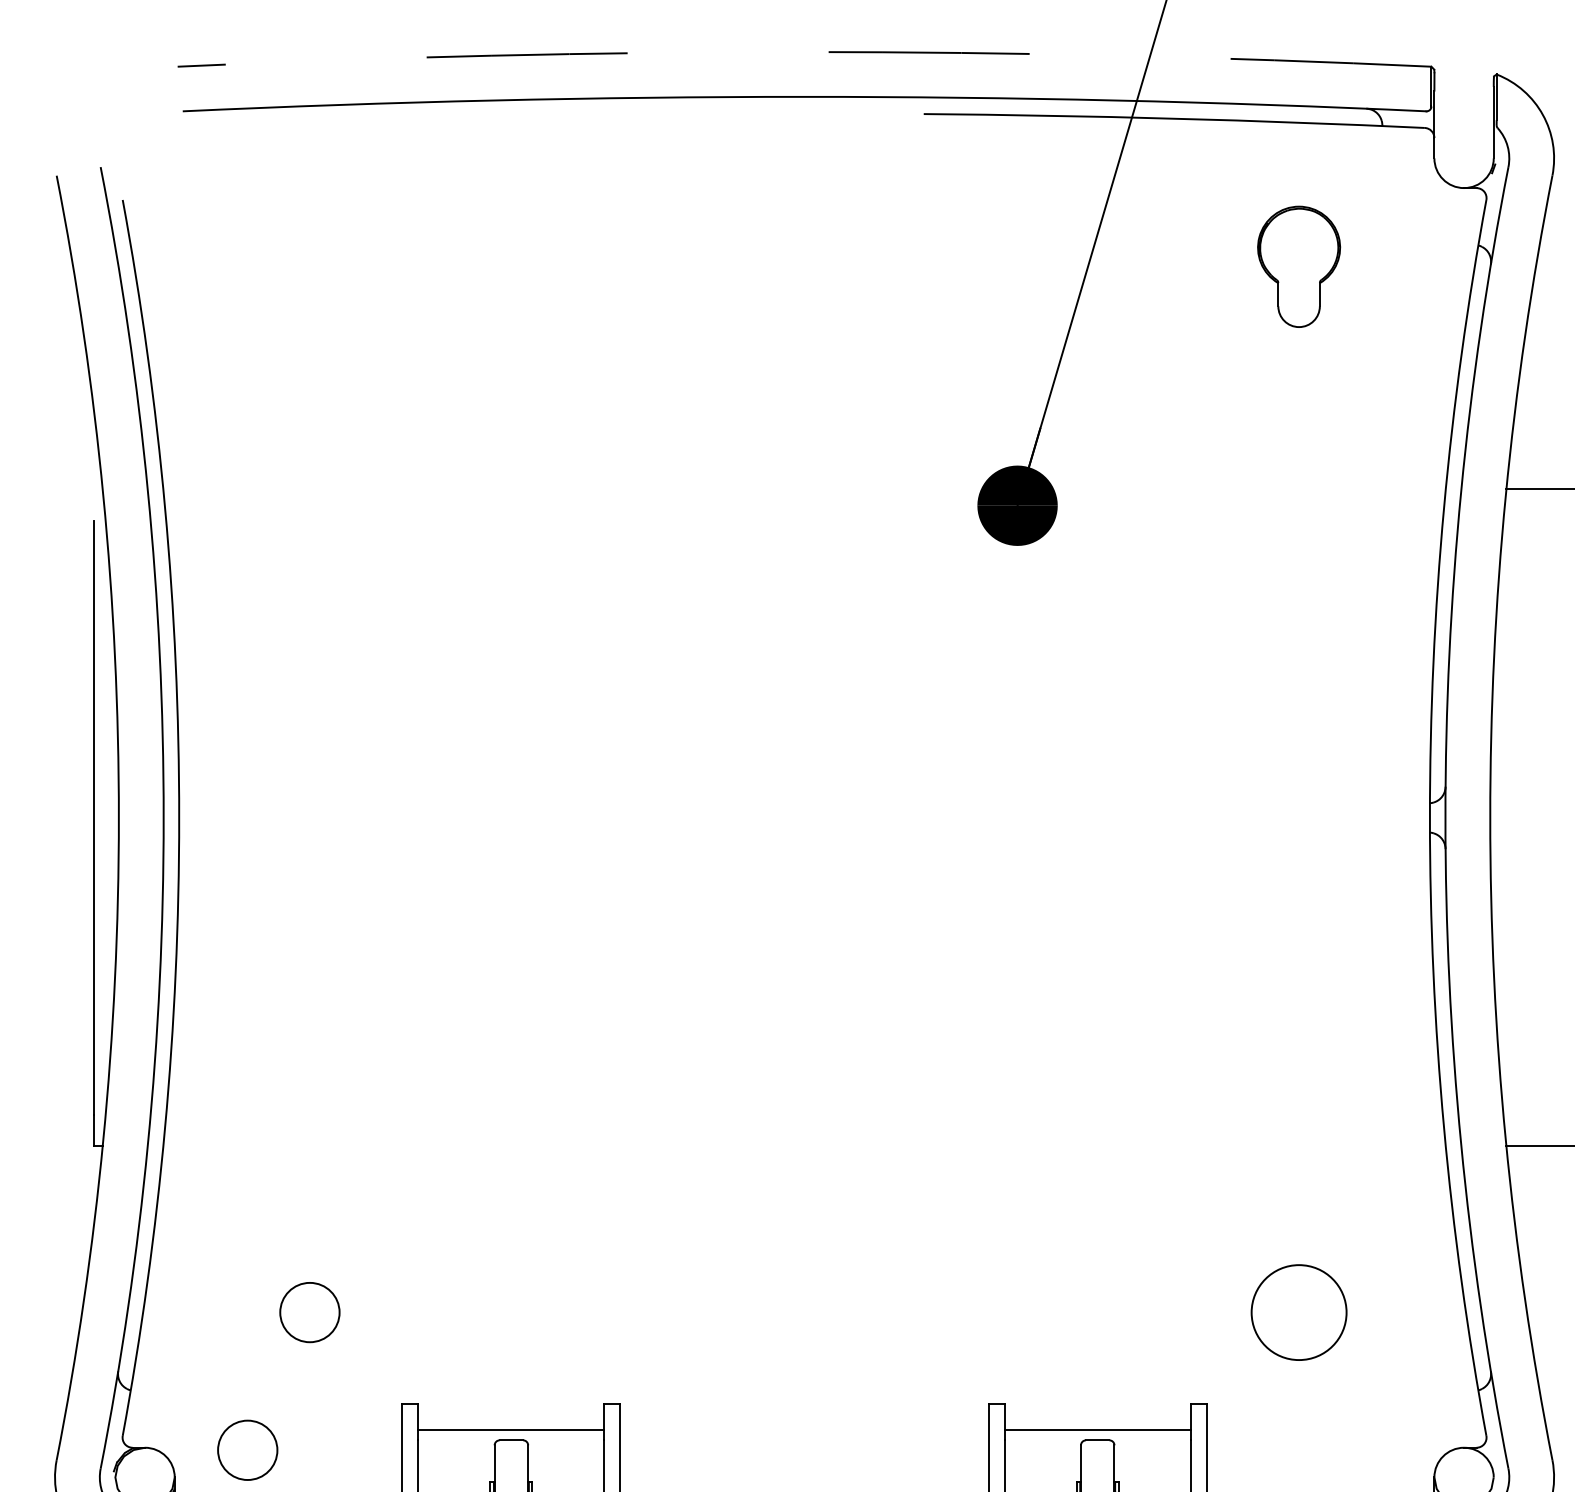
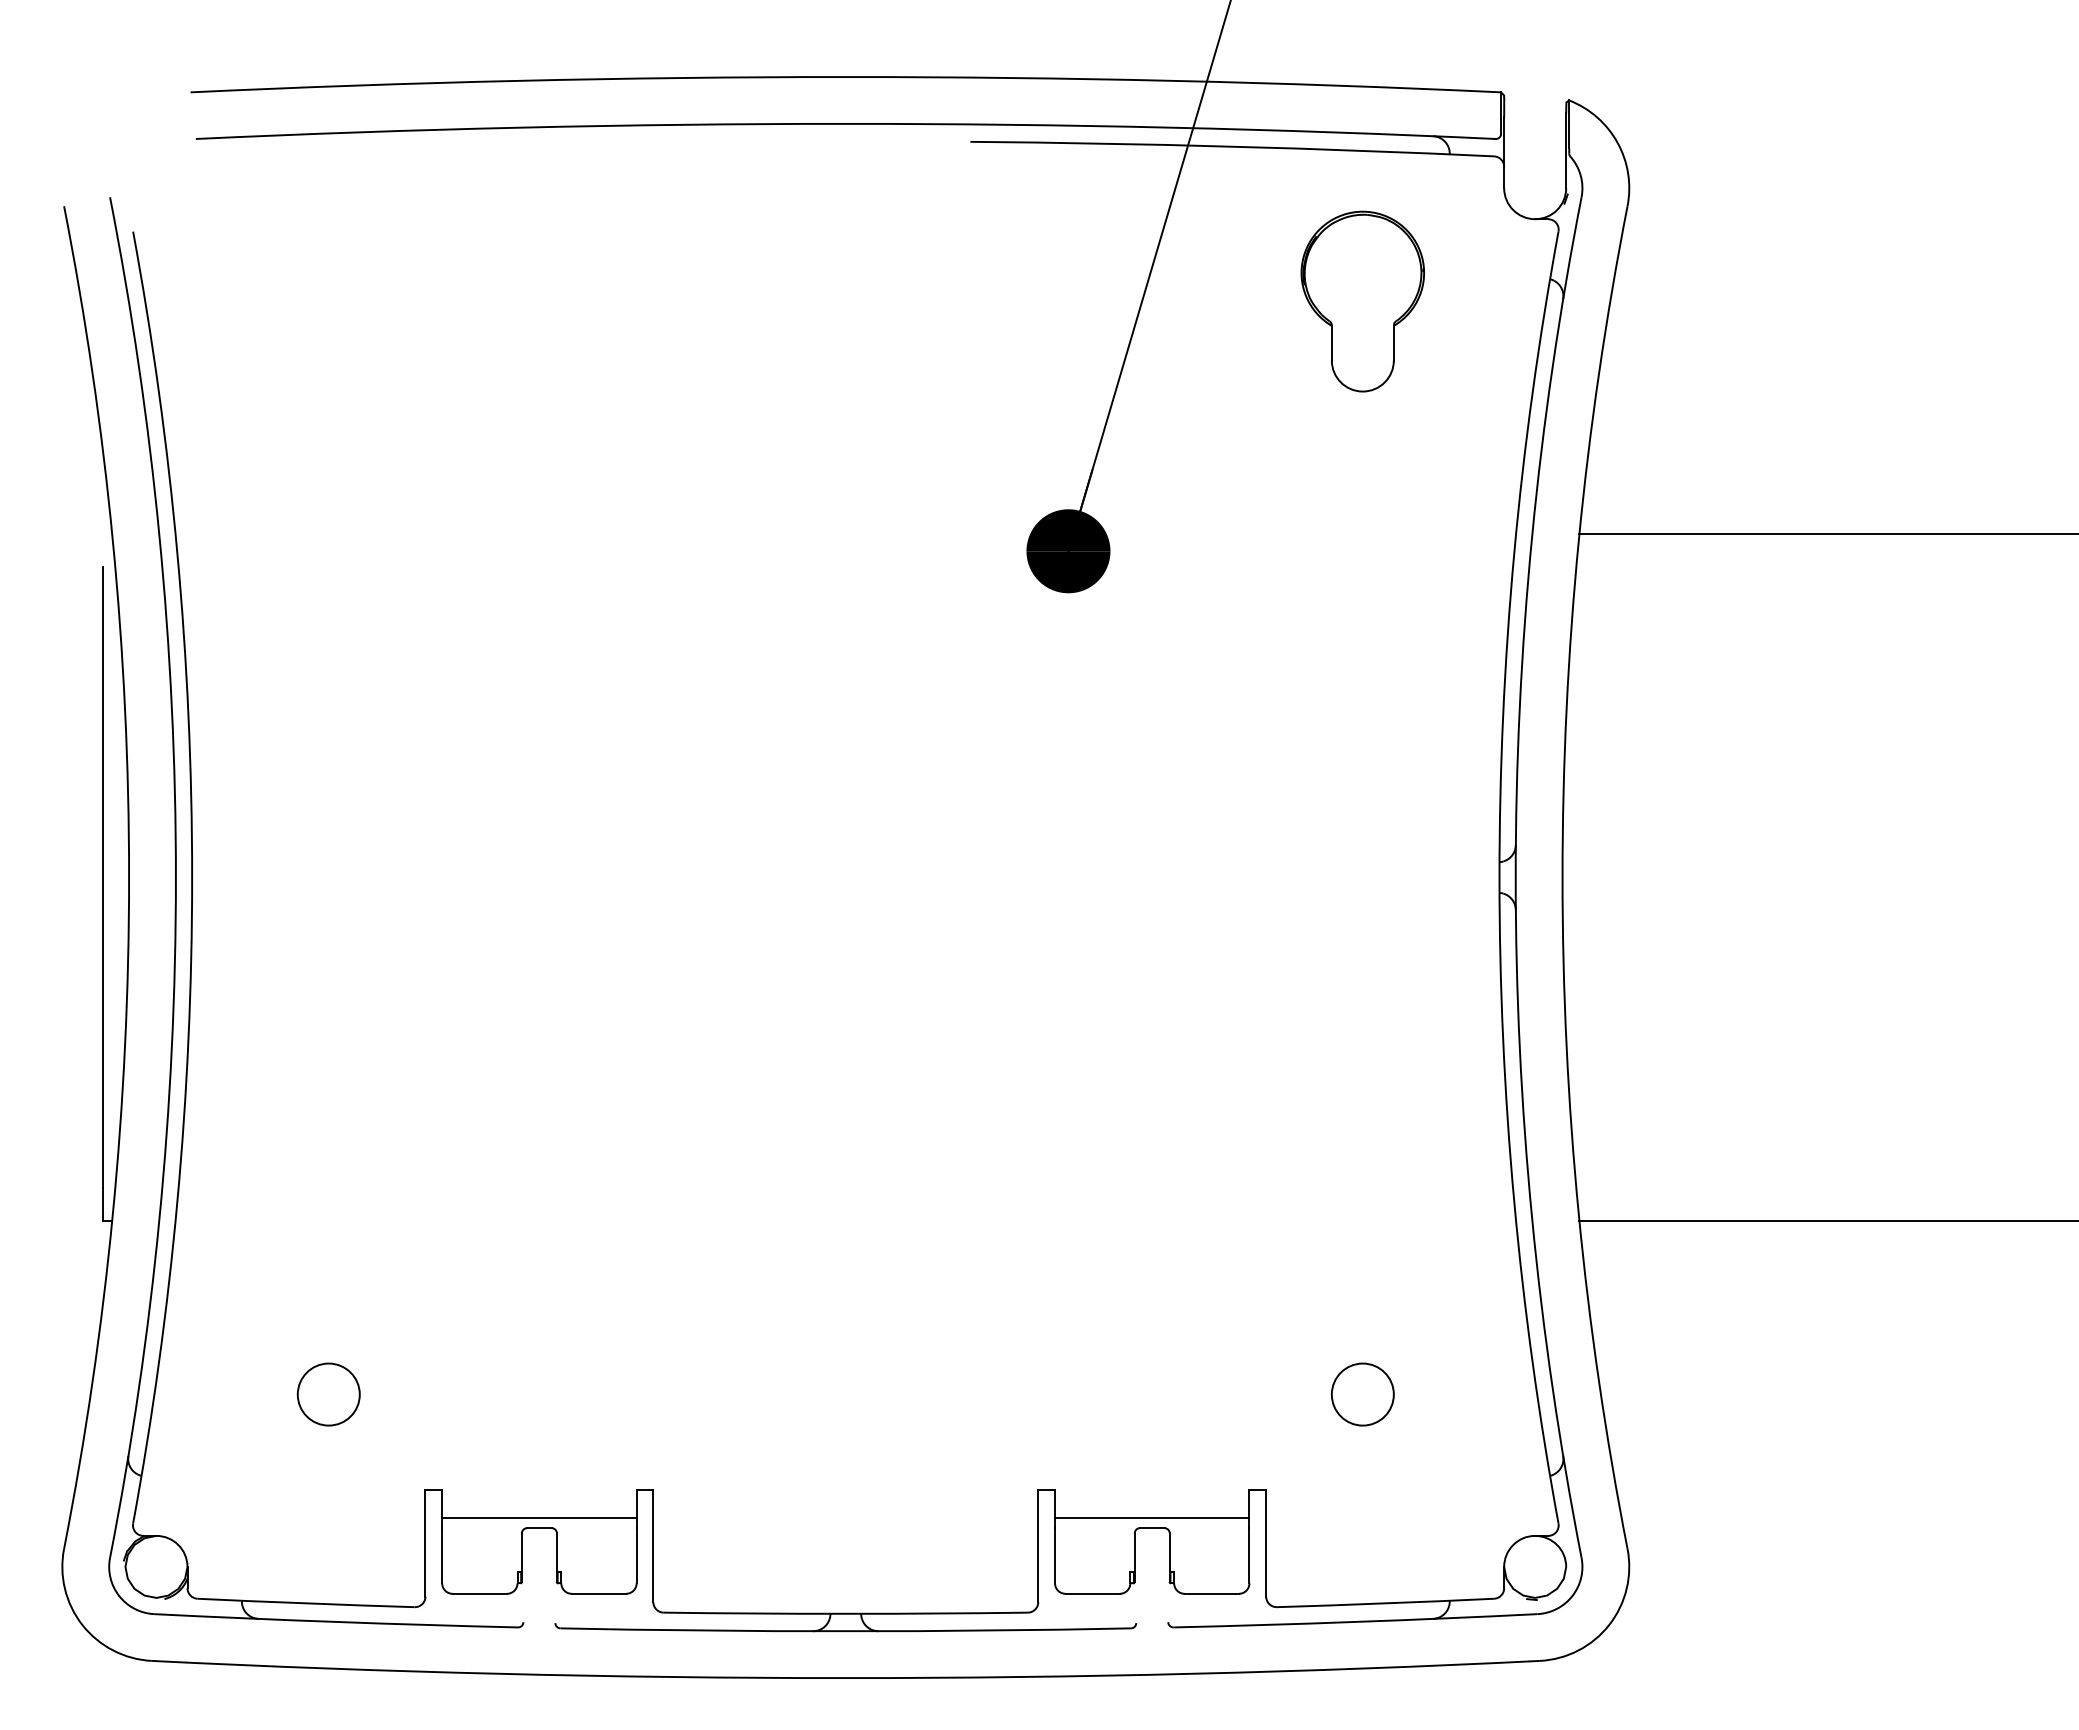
arc: (804, 52) -> (845, 77), dashed -> solid
part: (1298, 266) -> (1362, 301), size x1.43
circle: (1298, 1312) -> (1362, 1394), size x0.62
circle: (247, 1450) -> (263, 1538), removed

